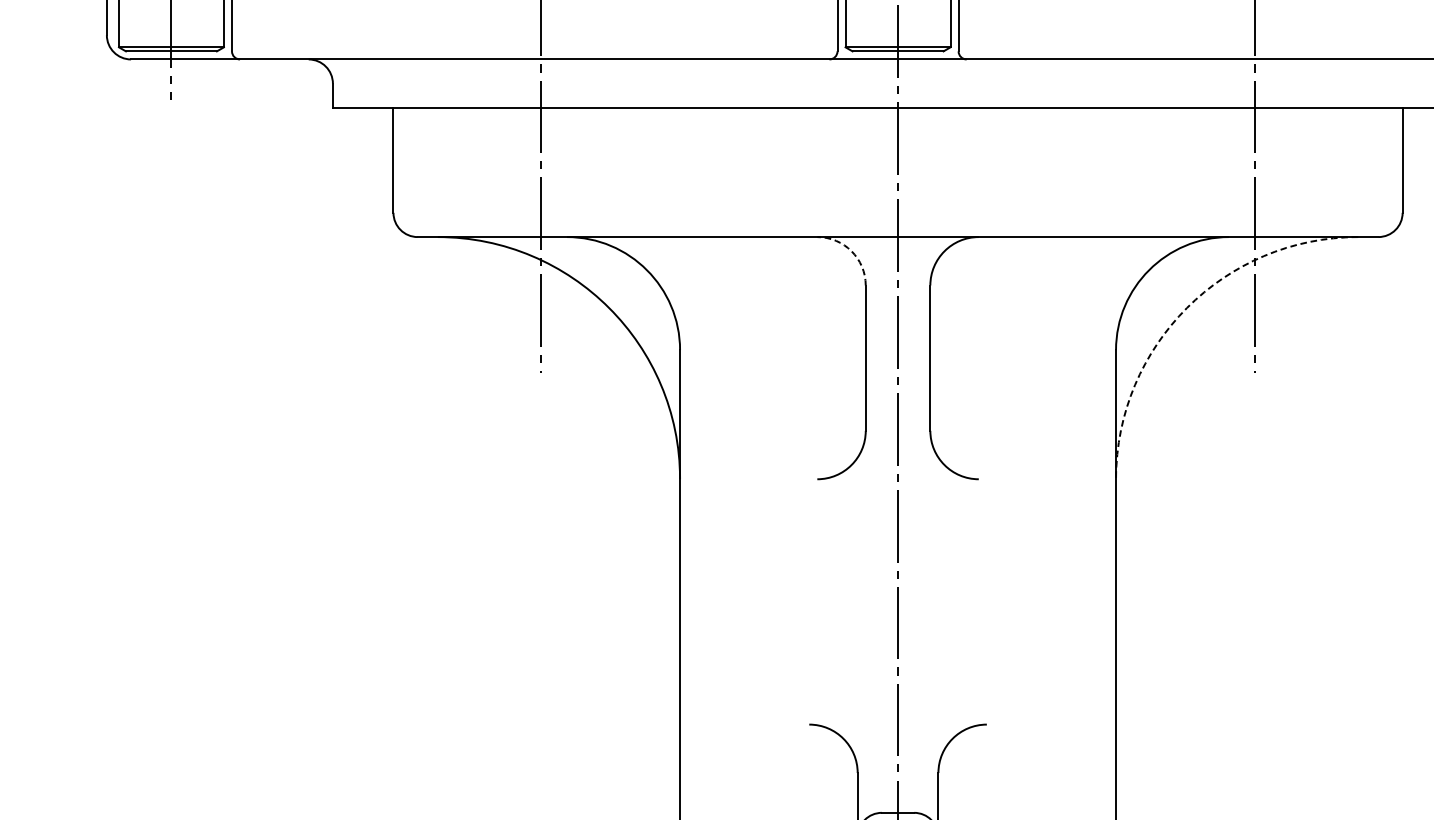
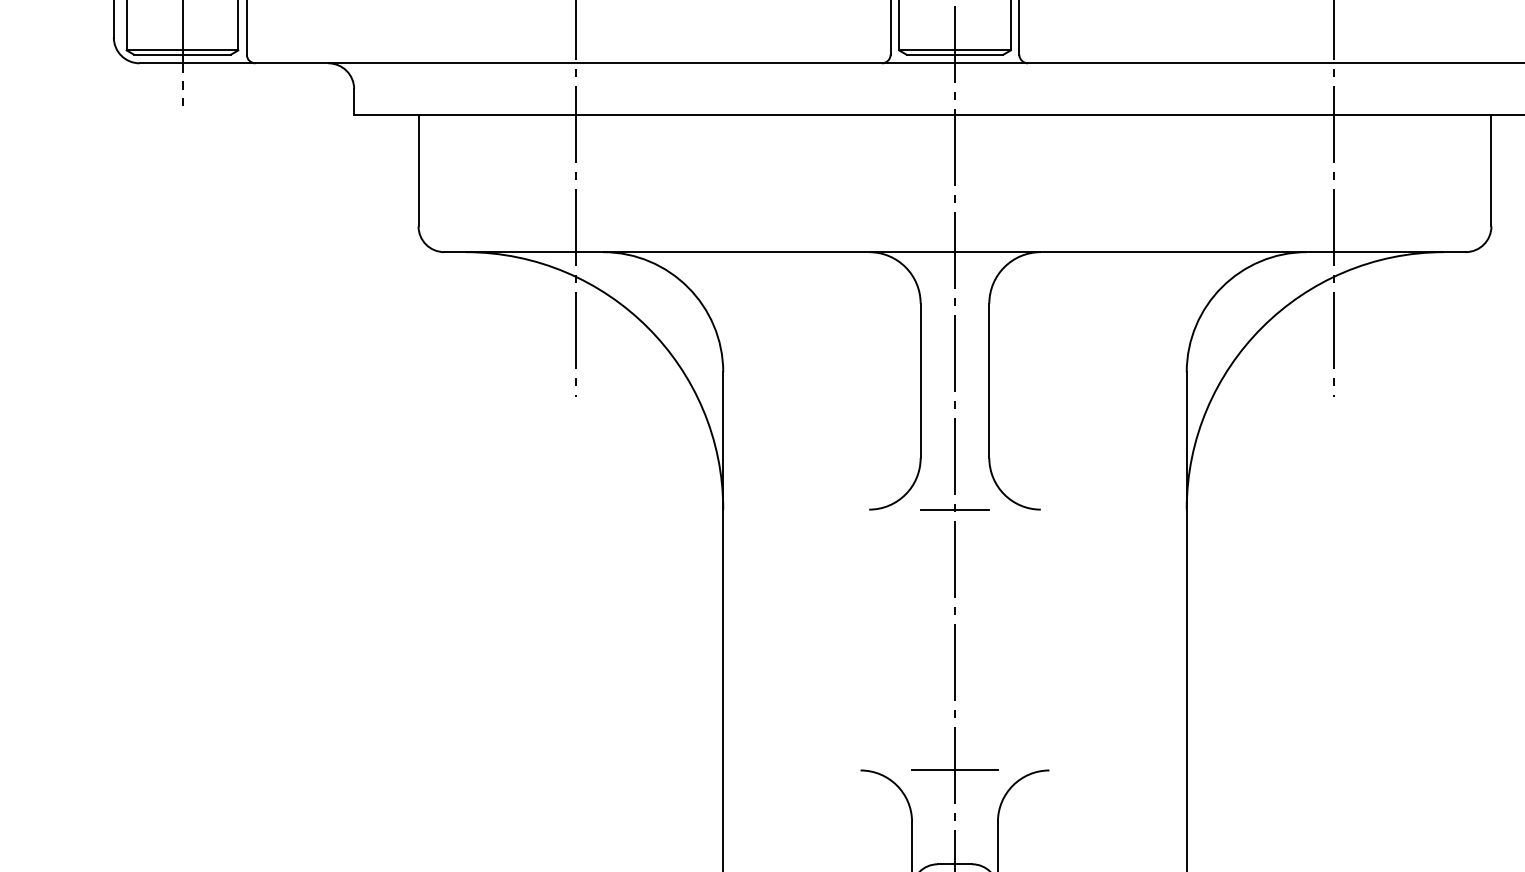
arc: (851, 251) -> (905, 267), dashed -> solid
arc: (1187, 307) -> (1262, 327), dashed -> solid
line: (897, 479) -> (954, 509), added
line: (897, 724) -> (954, 770), added

